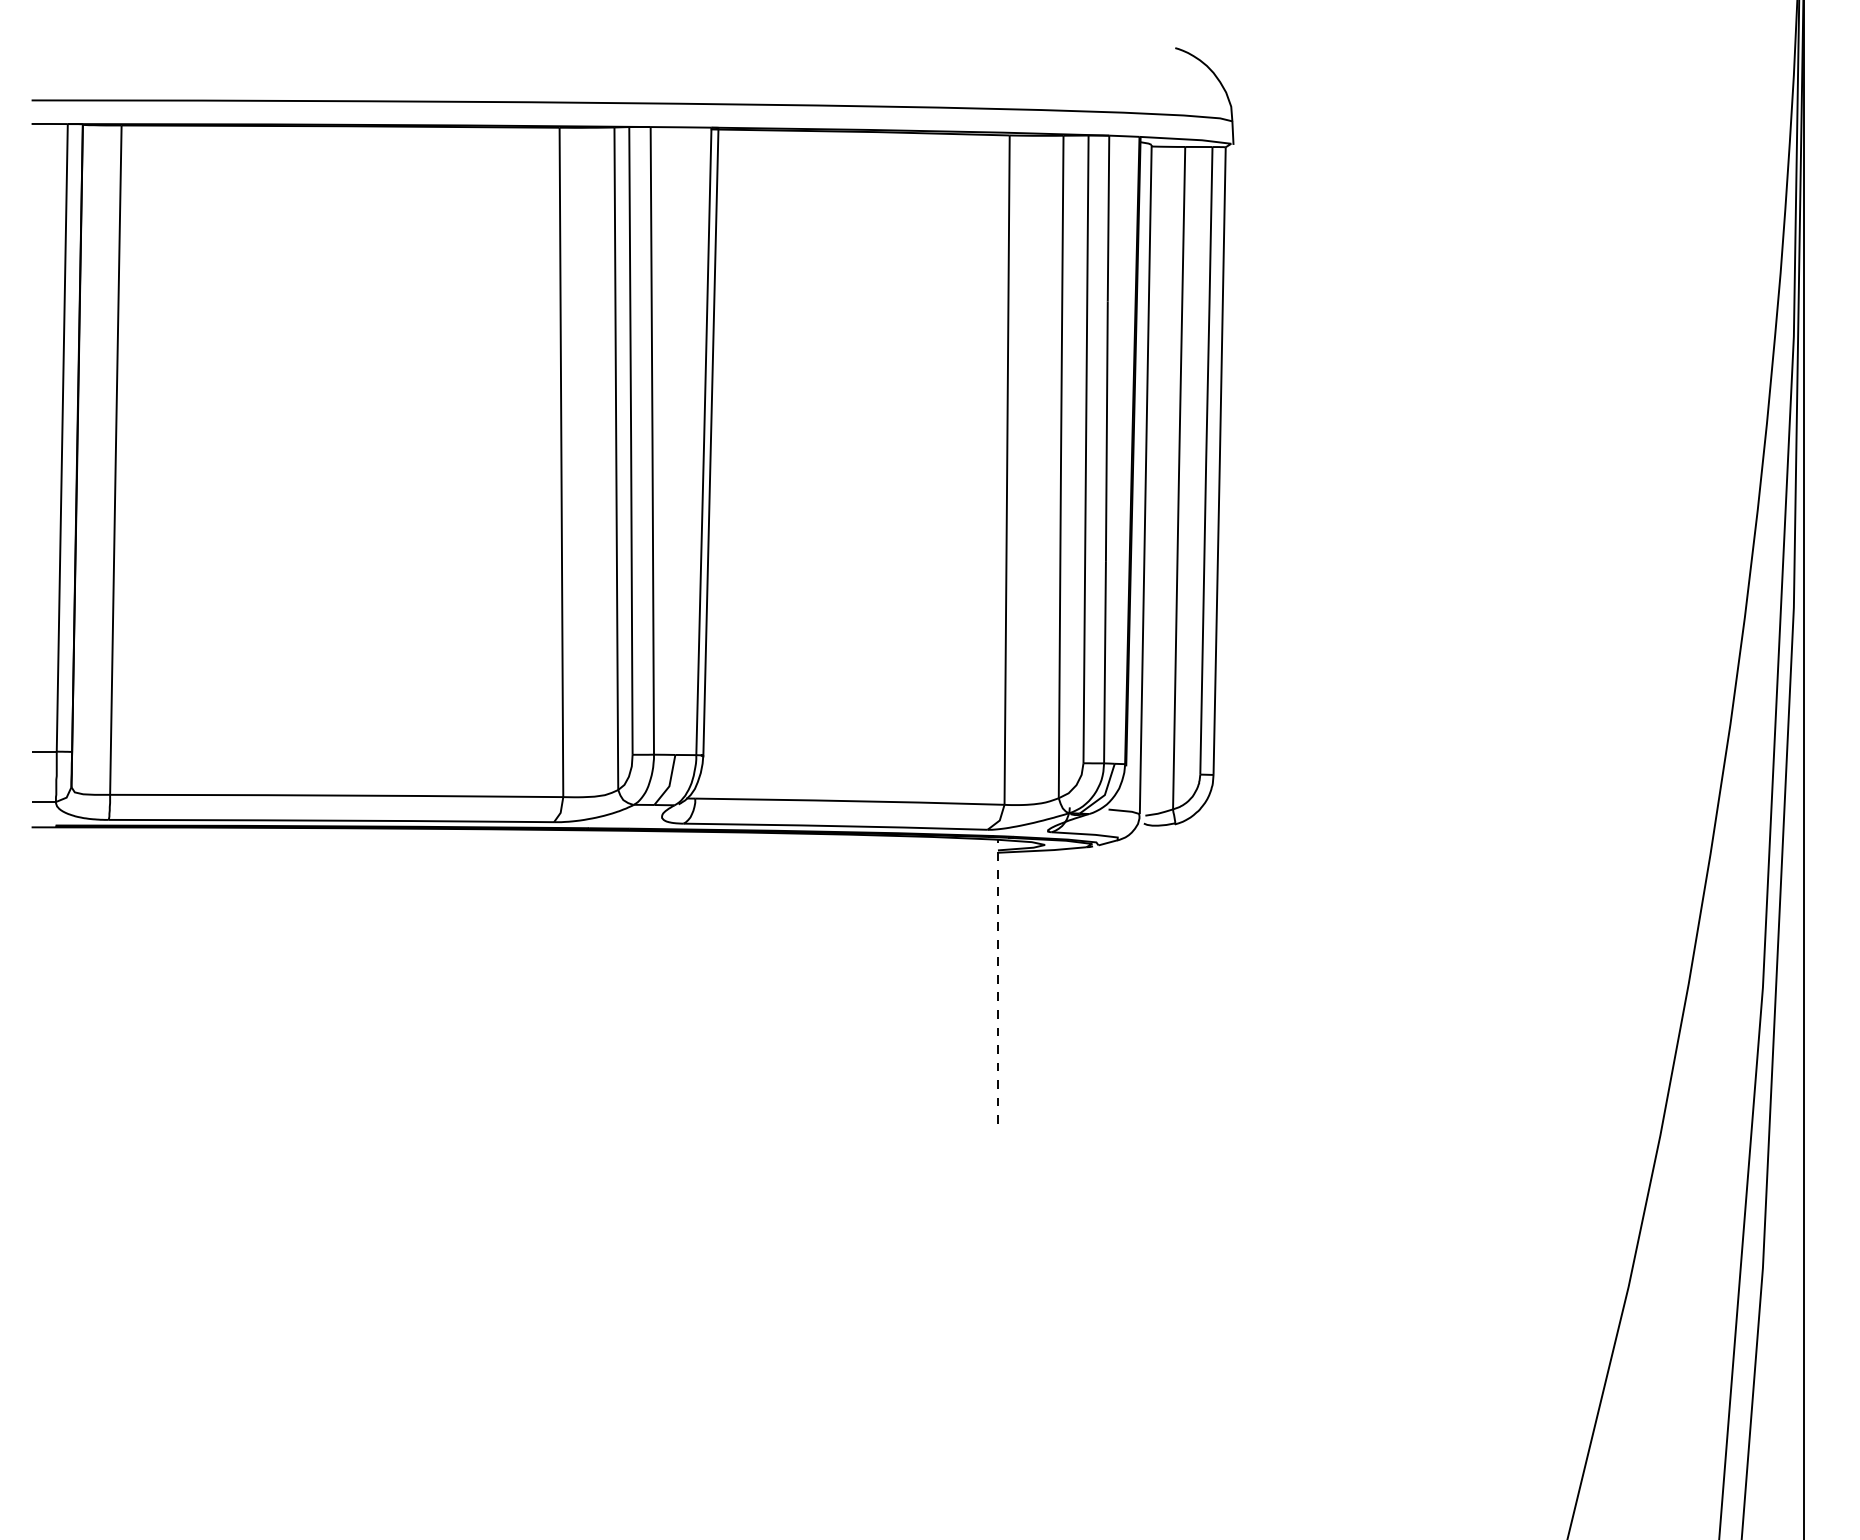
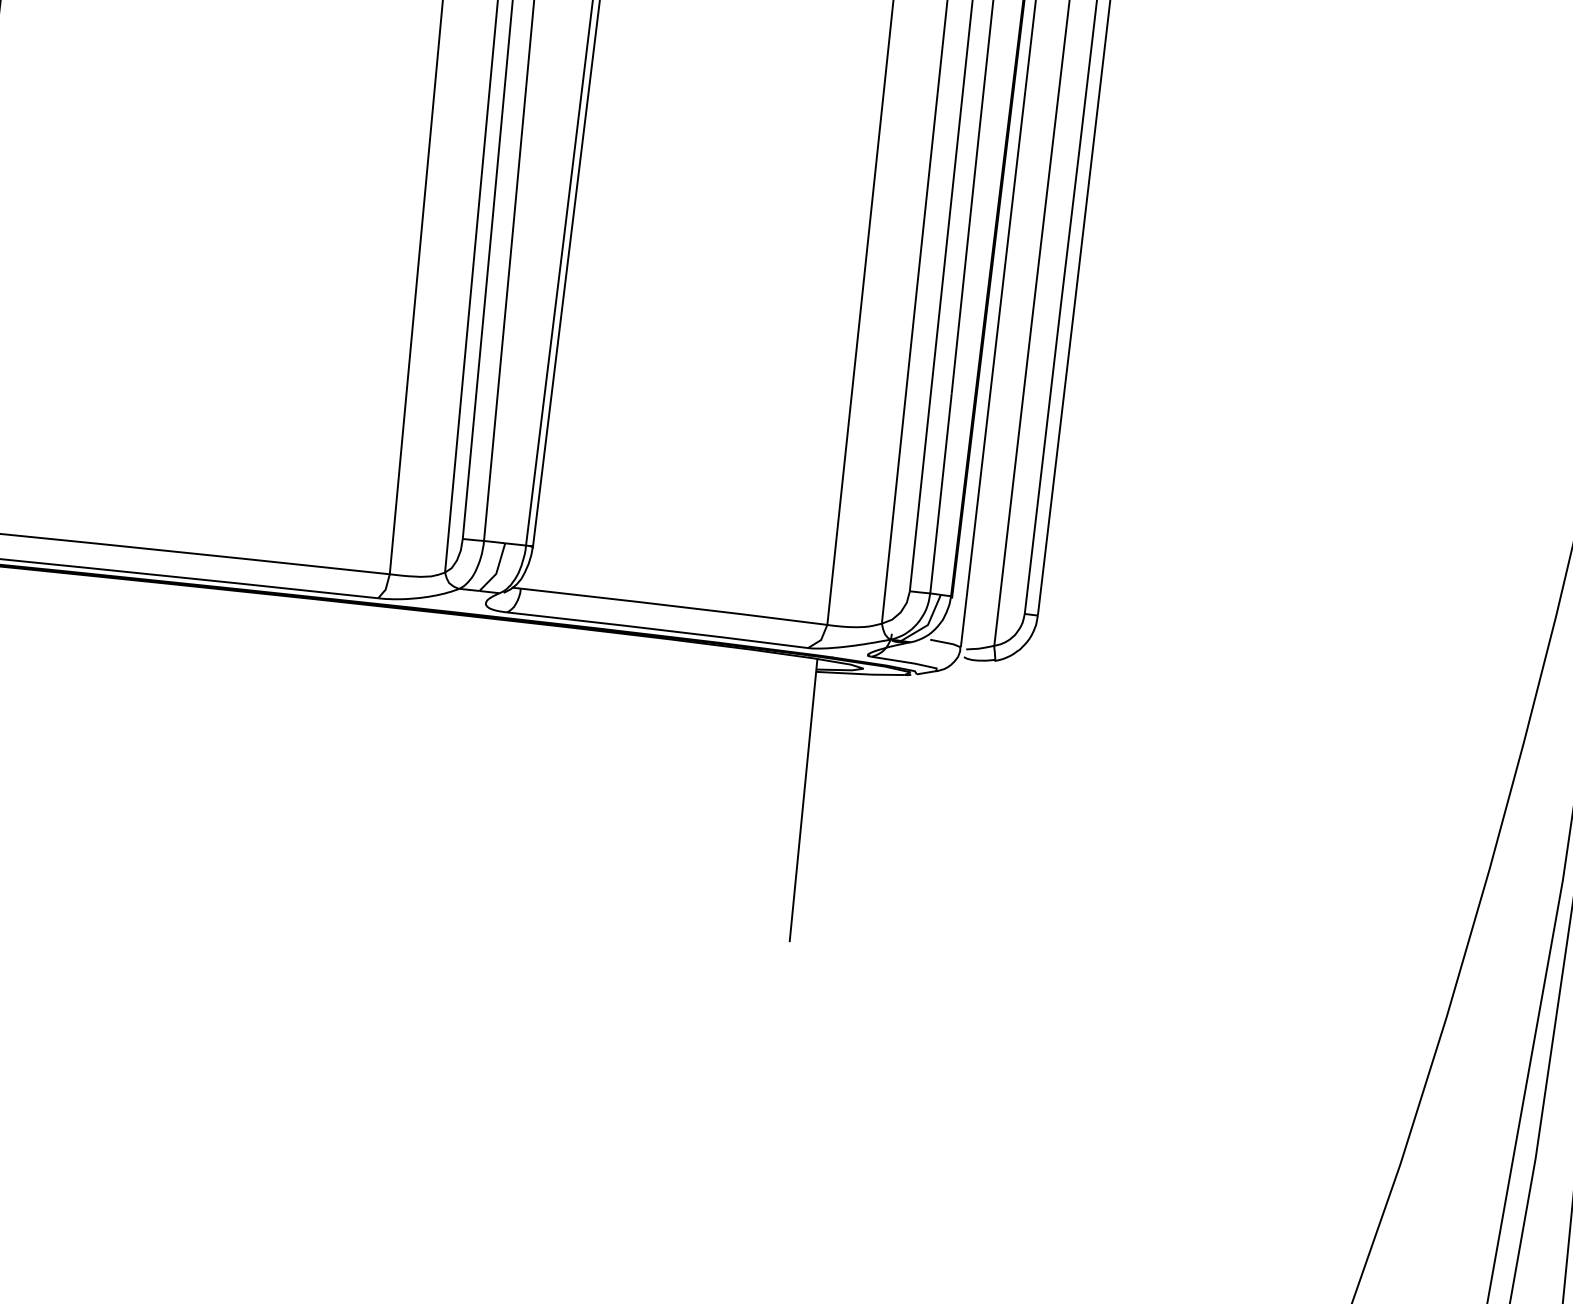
line: (997, 981) -> (803, 799), dashed -> solid

